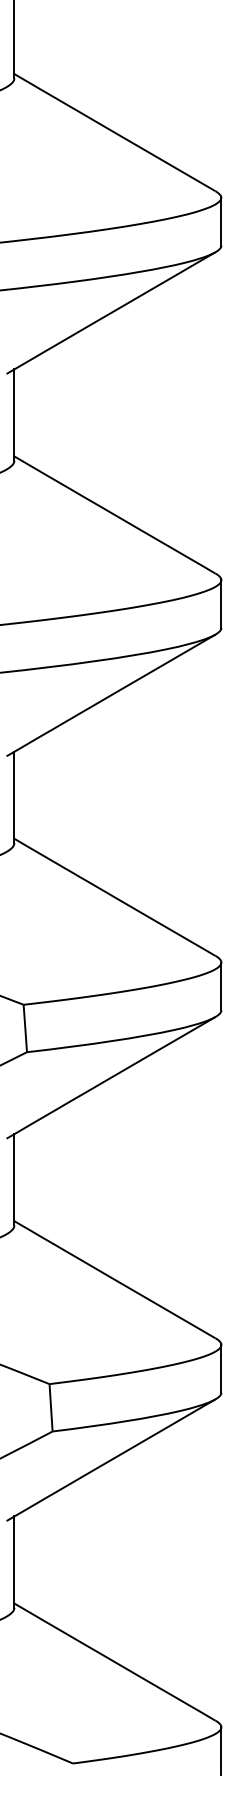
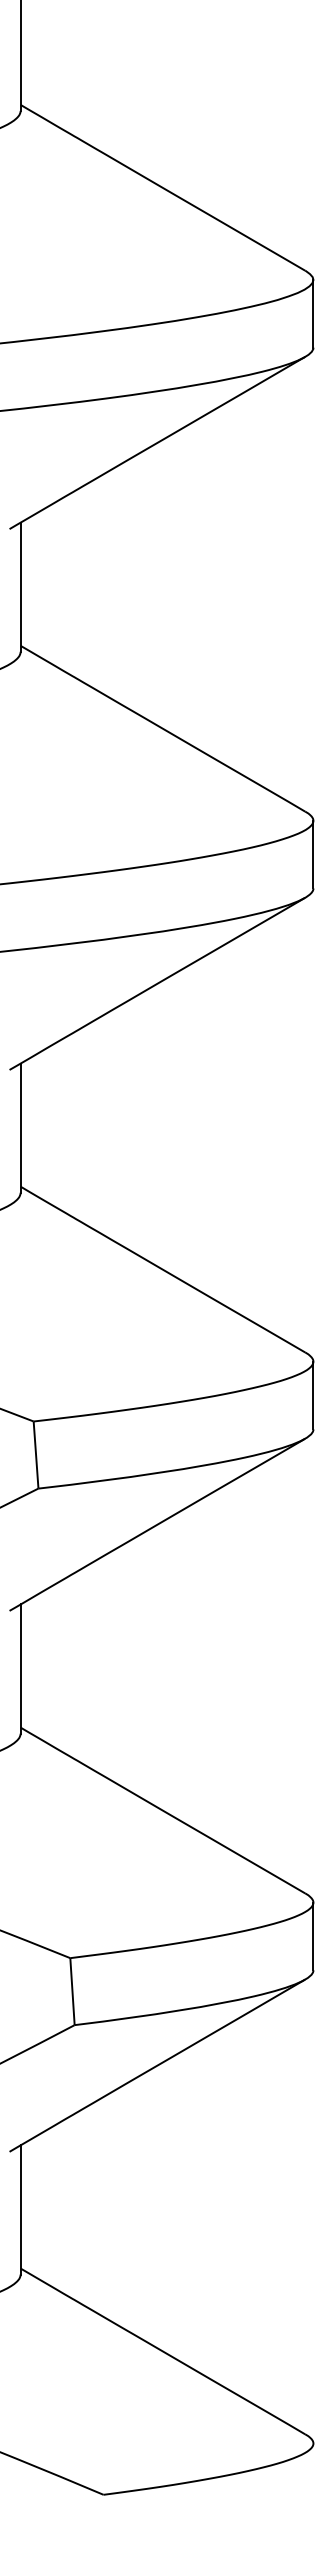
line: (221, 1751) -> (313, 2477), removed

